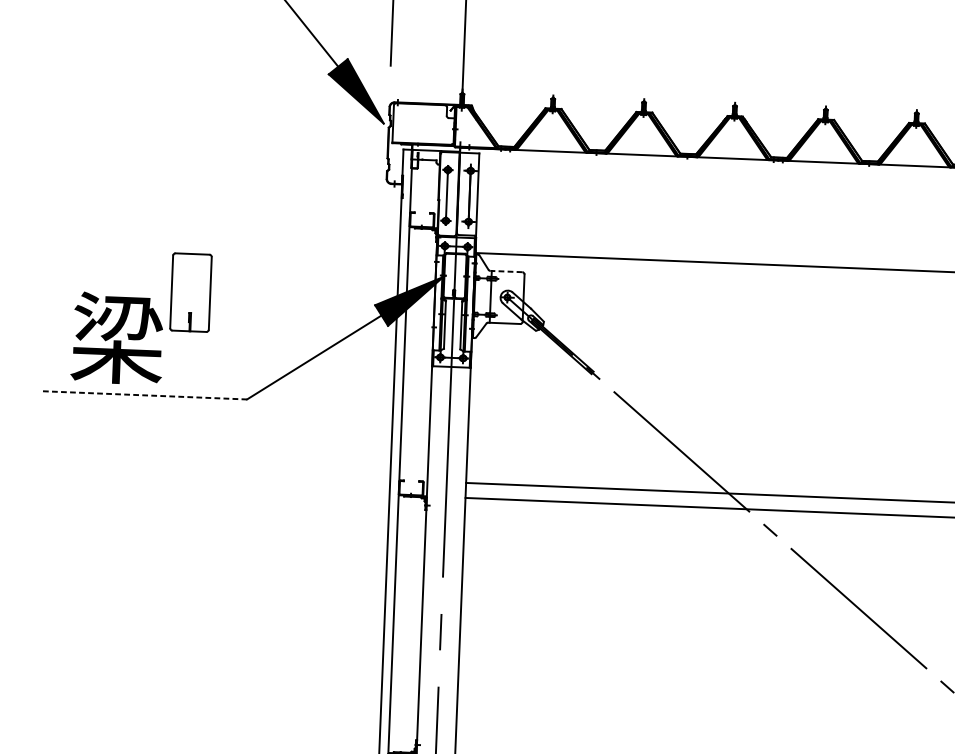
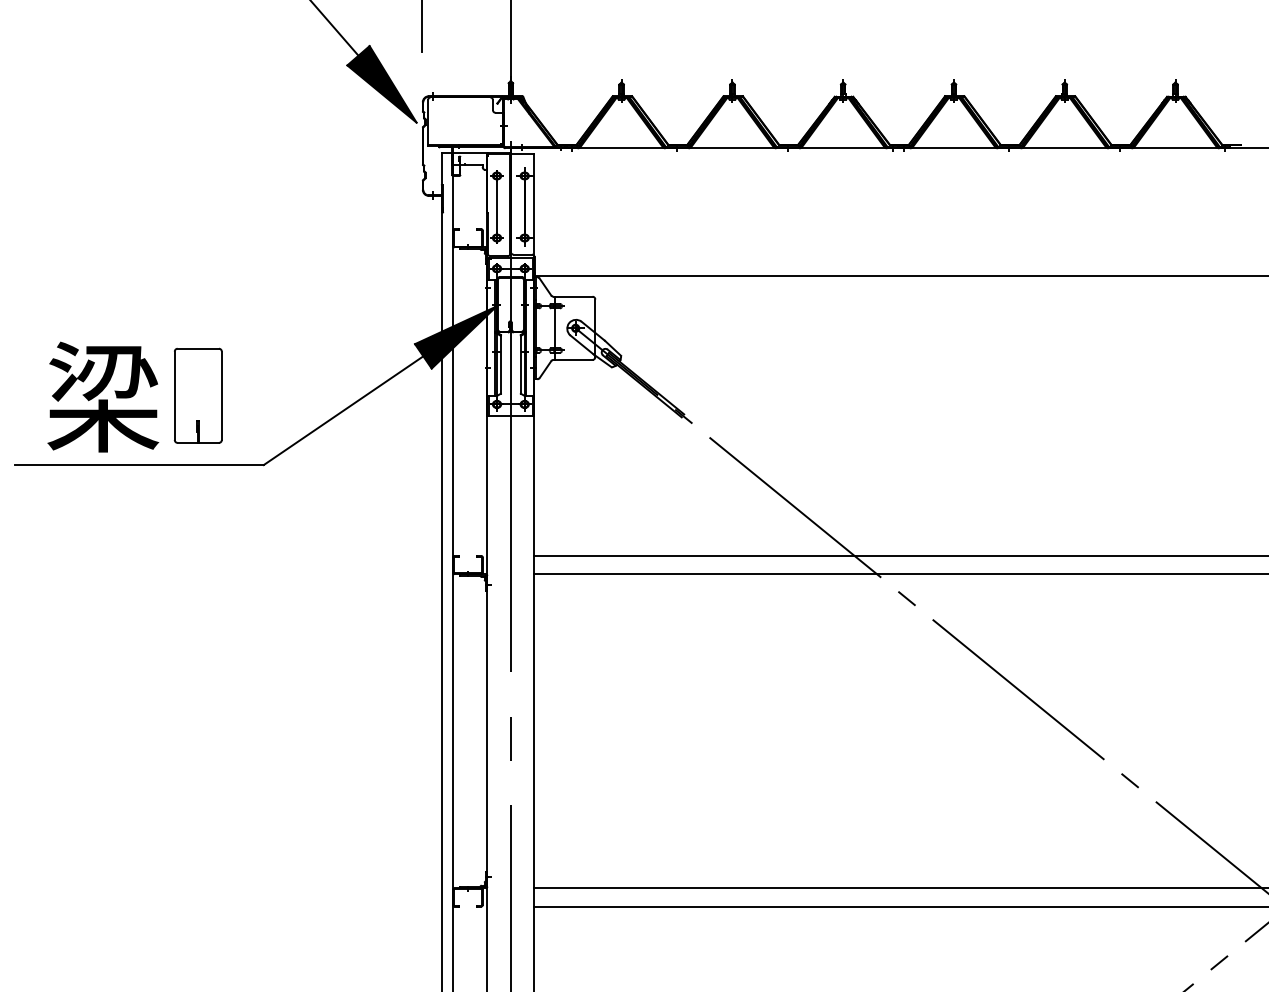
line: (505, 271) -> (572, 296), dashed -> solid
part: (190, 292) -> (197, 395), moved
line: (145, 395) -> (139, 465), dashed -> solid

